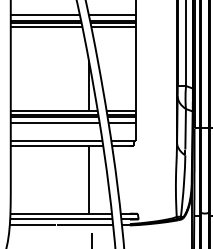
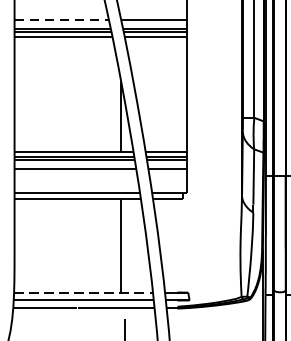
line: (45, 14) -> (62, 20), solid -> dashed
line: (61, 213) -> (83, 292), solid -> dashed

